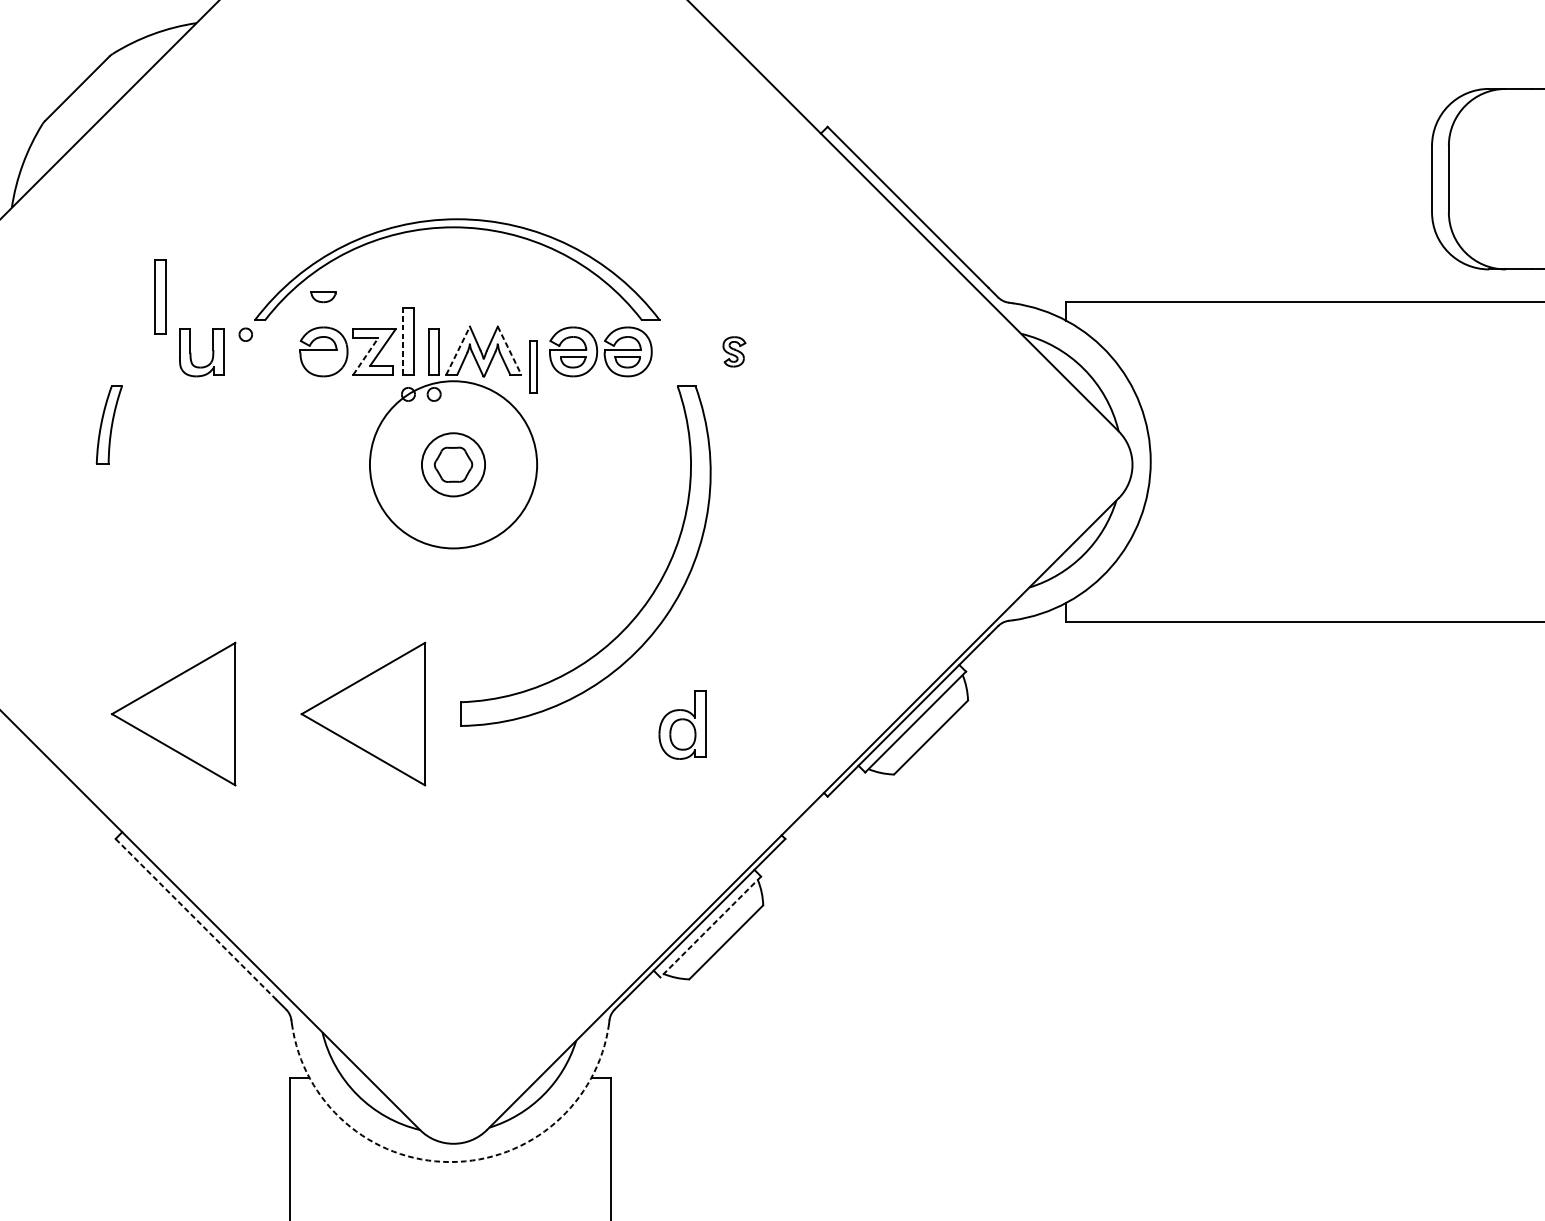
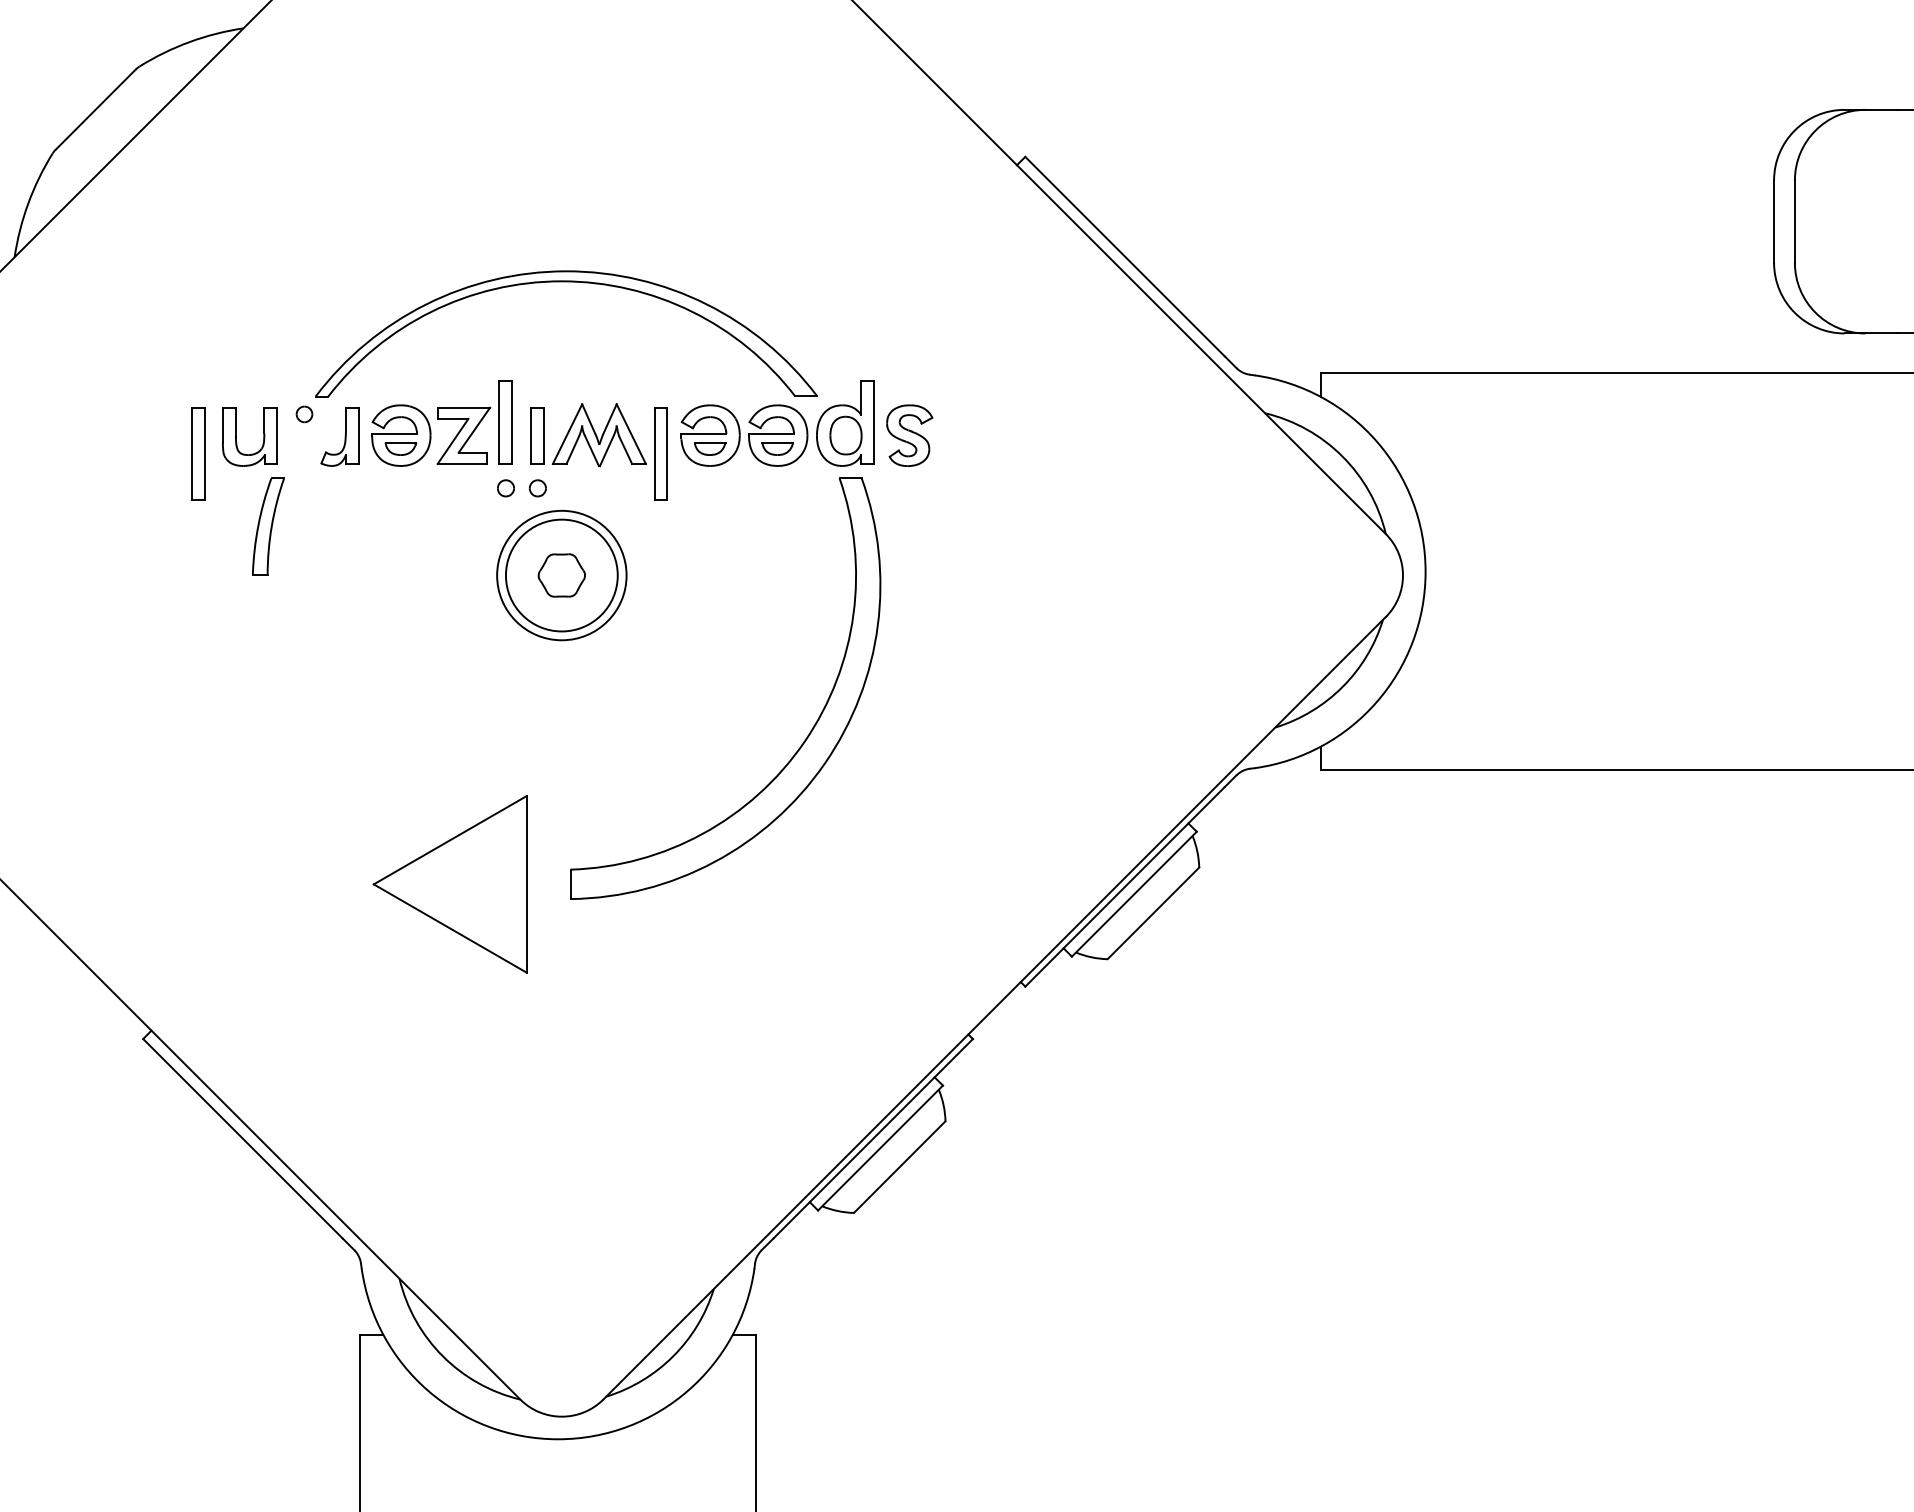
part: (160, 296) -> (198, 453), moved
part: (323, 296) -> (400, 448), moved
line: (403, 341) -> (499, 422), dashed -> solid
line: (458, 350) -> (567, 433), dashed -> solid
line: (509, 350) -> (631, 434), dashed -> solid
part: (734, 351) -> (909, 435), size x1.67
part: (274, 352) -> (339, 436), added
line: (366, 356) -> (453, 441), dashed -> solid
part: (533, 366) -> (660, 453), size x1.43
part: (109, 425) -> (268, 526), moved
circle: (453, 464) -> (561, 575), size x0.62
circle: (453, 464) -> (561, 575), size x1.43
part: (173, 714) -> (214, 884), removed
part: (682, 724) -> (845, 423), moved
line: (195, 919) -> (242, 1138), dashed -> solid
line: (710, 927) -> (880, 1148), dashed -> solid
arc: (450, 1162) -> (558, 1439), dashed -> solid

